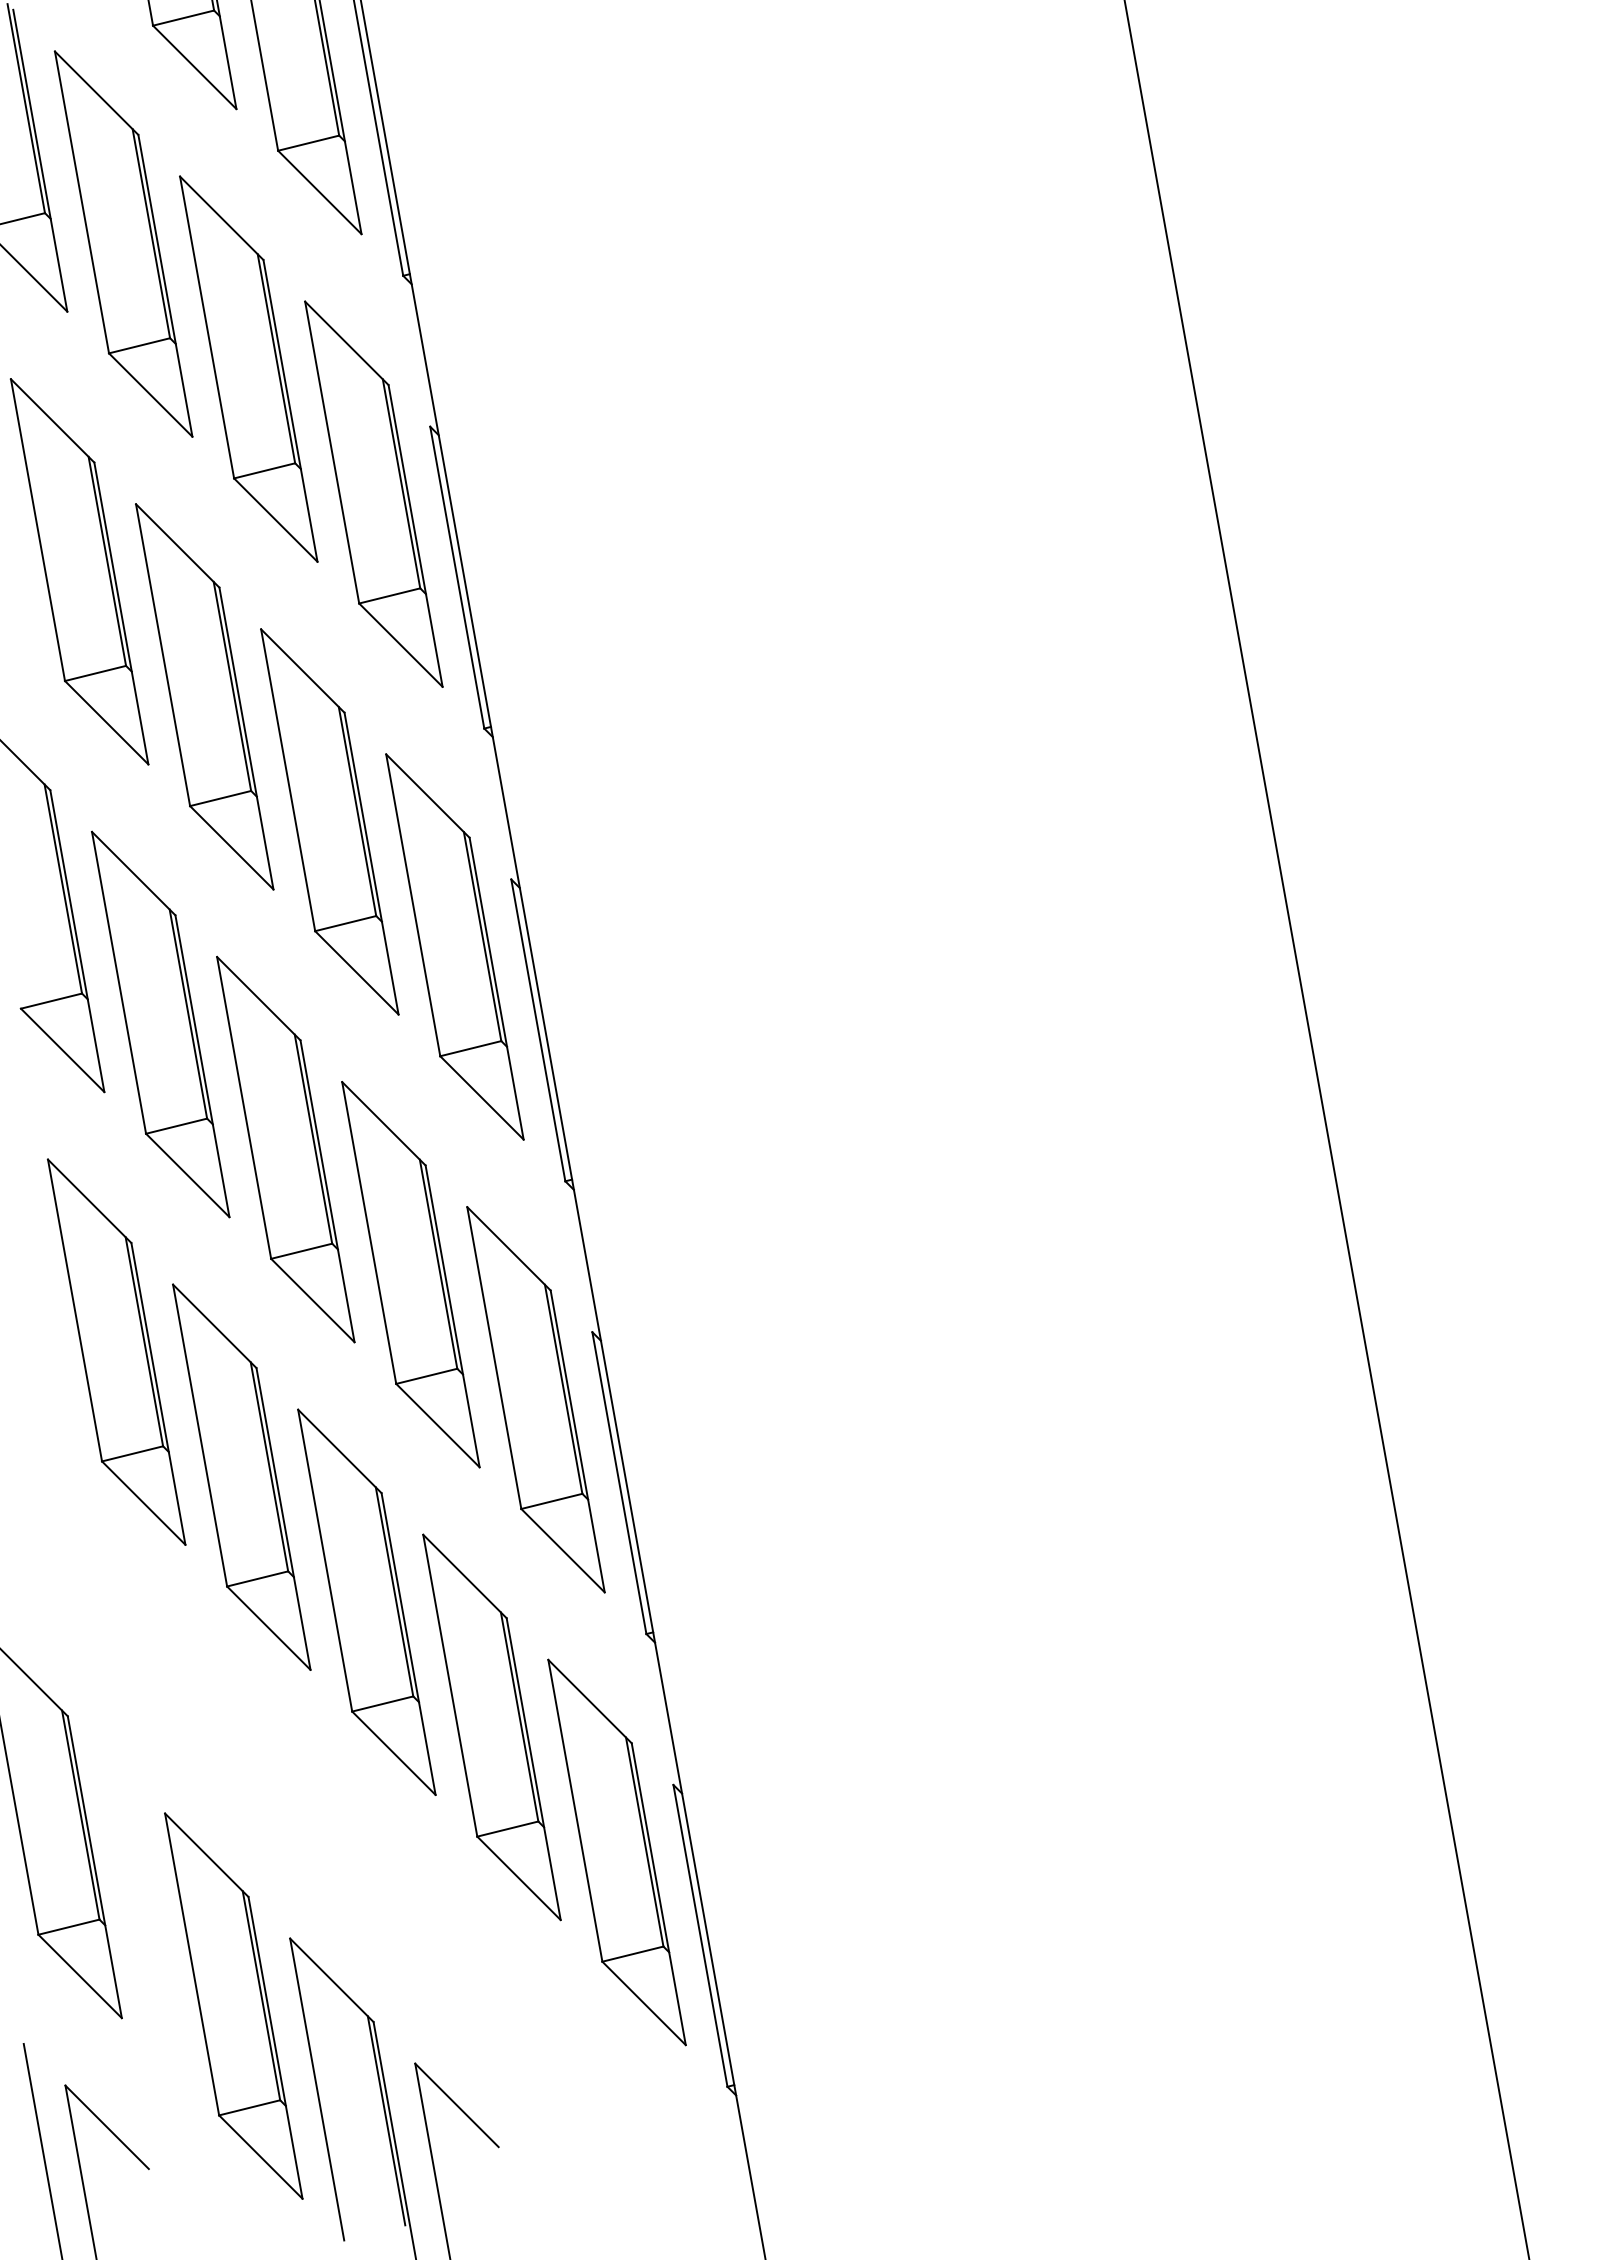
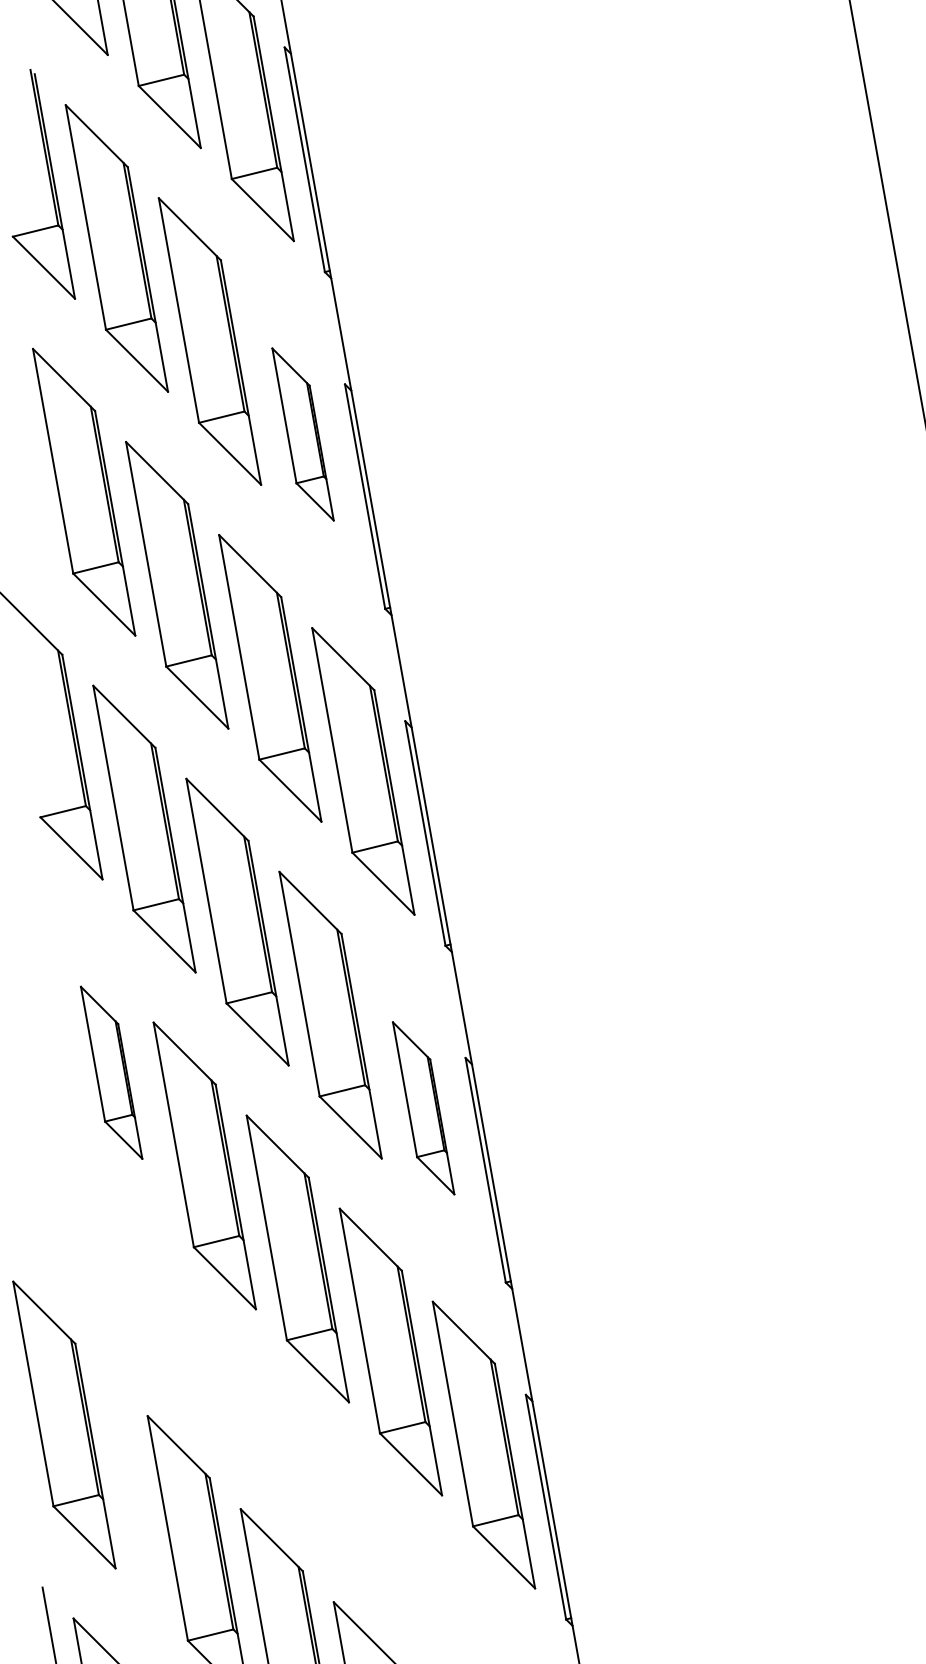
part: (373, 493) -> (302, 434), size x0.6
part: (116, 1351) -> (111, 1072), size x0.6
part: (535, 1399) -> (423, 1108), size x0.6

